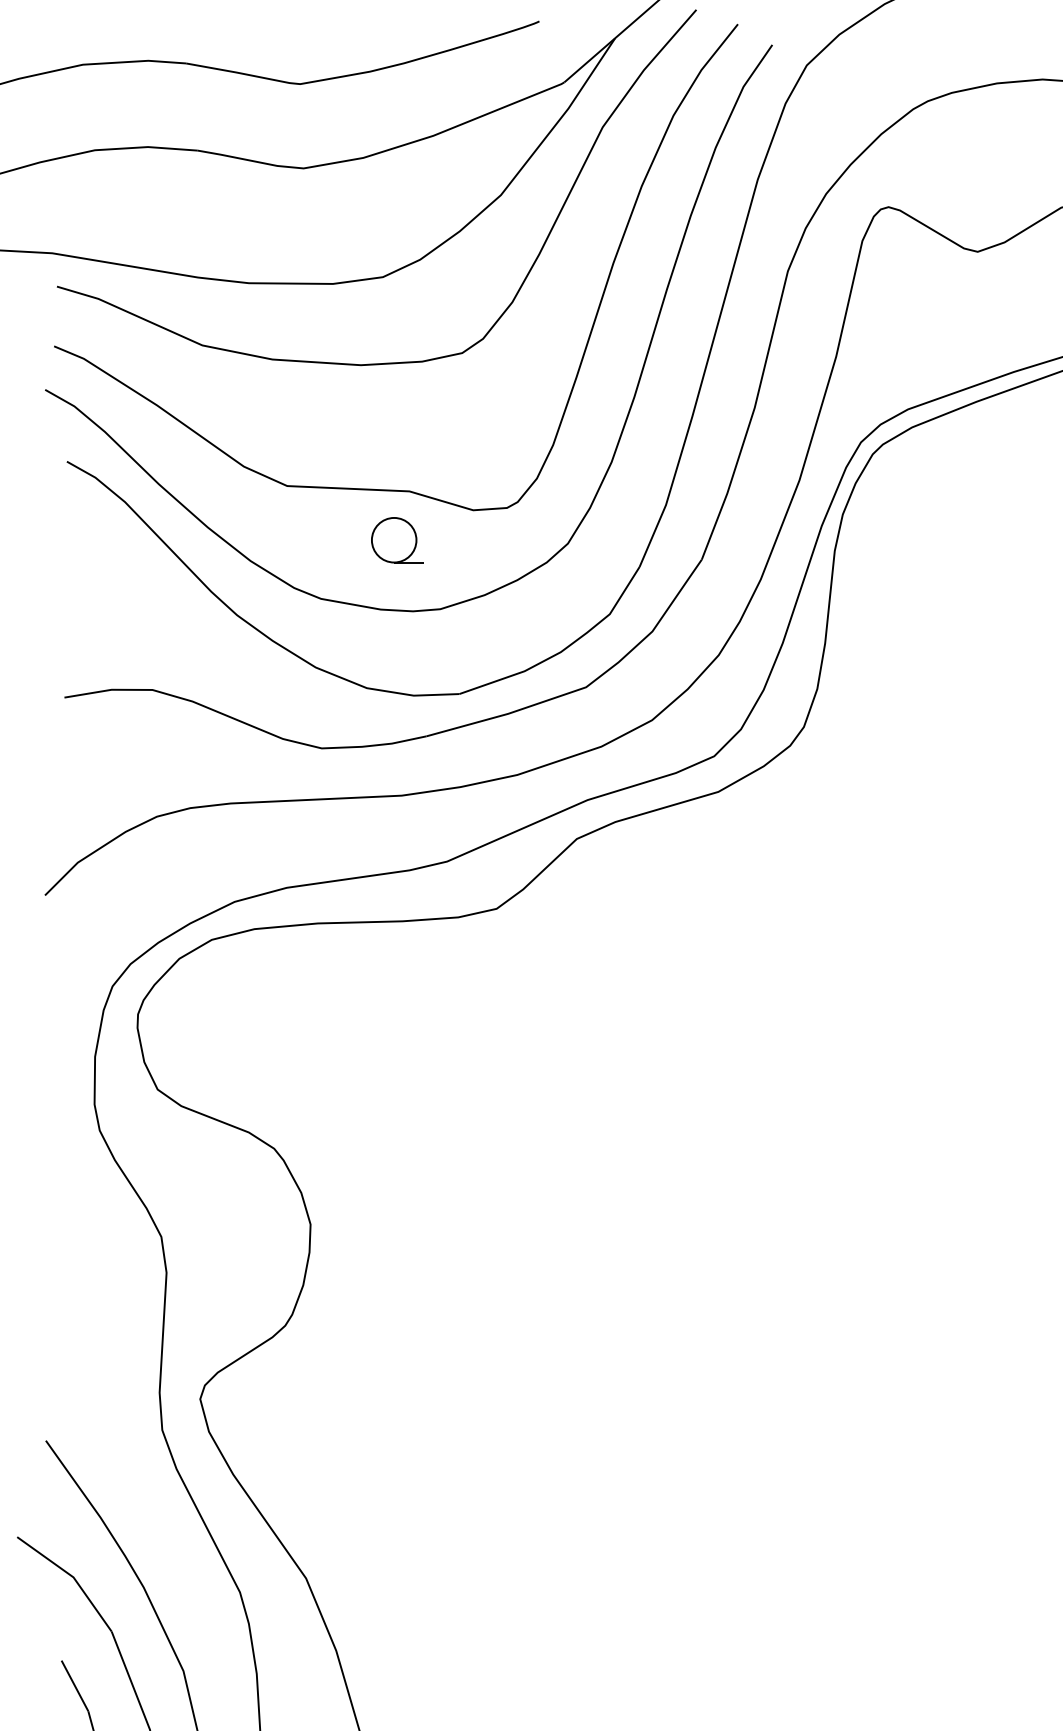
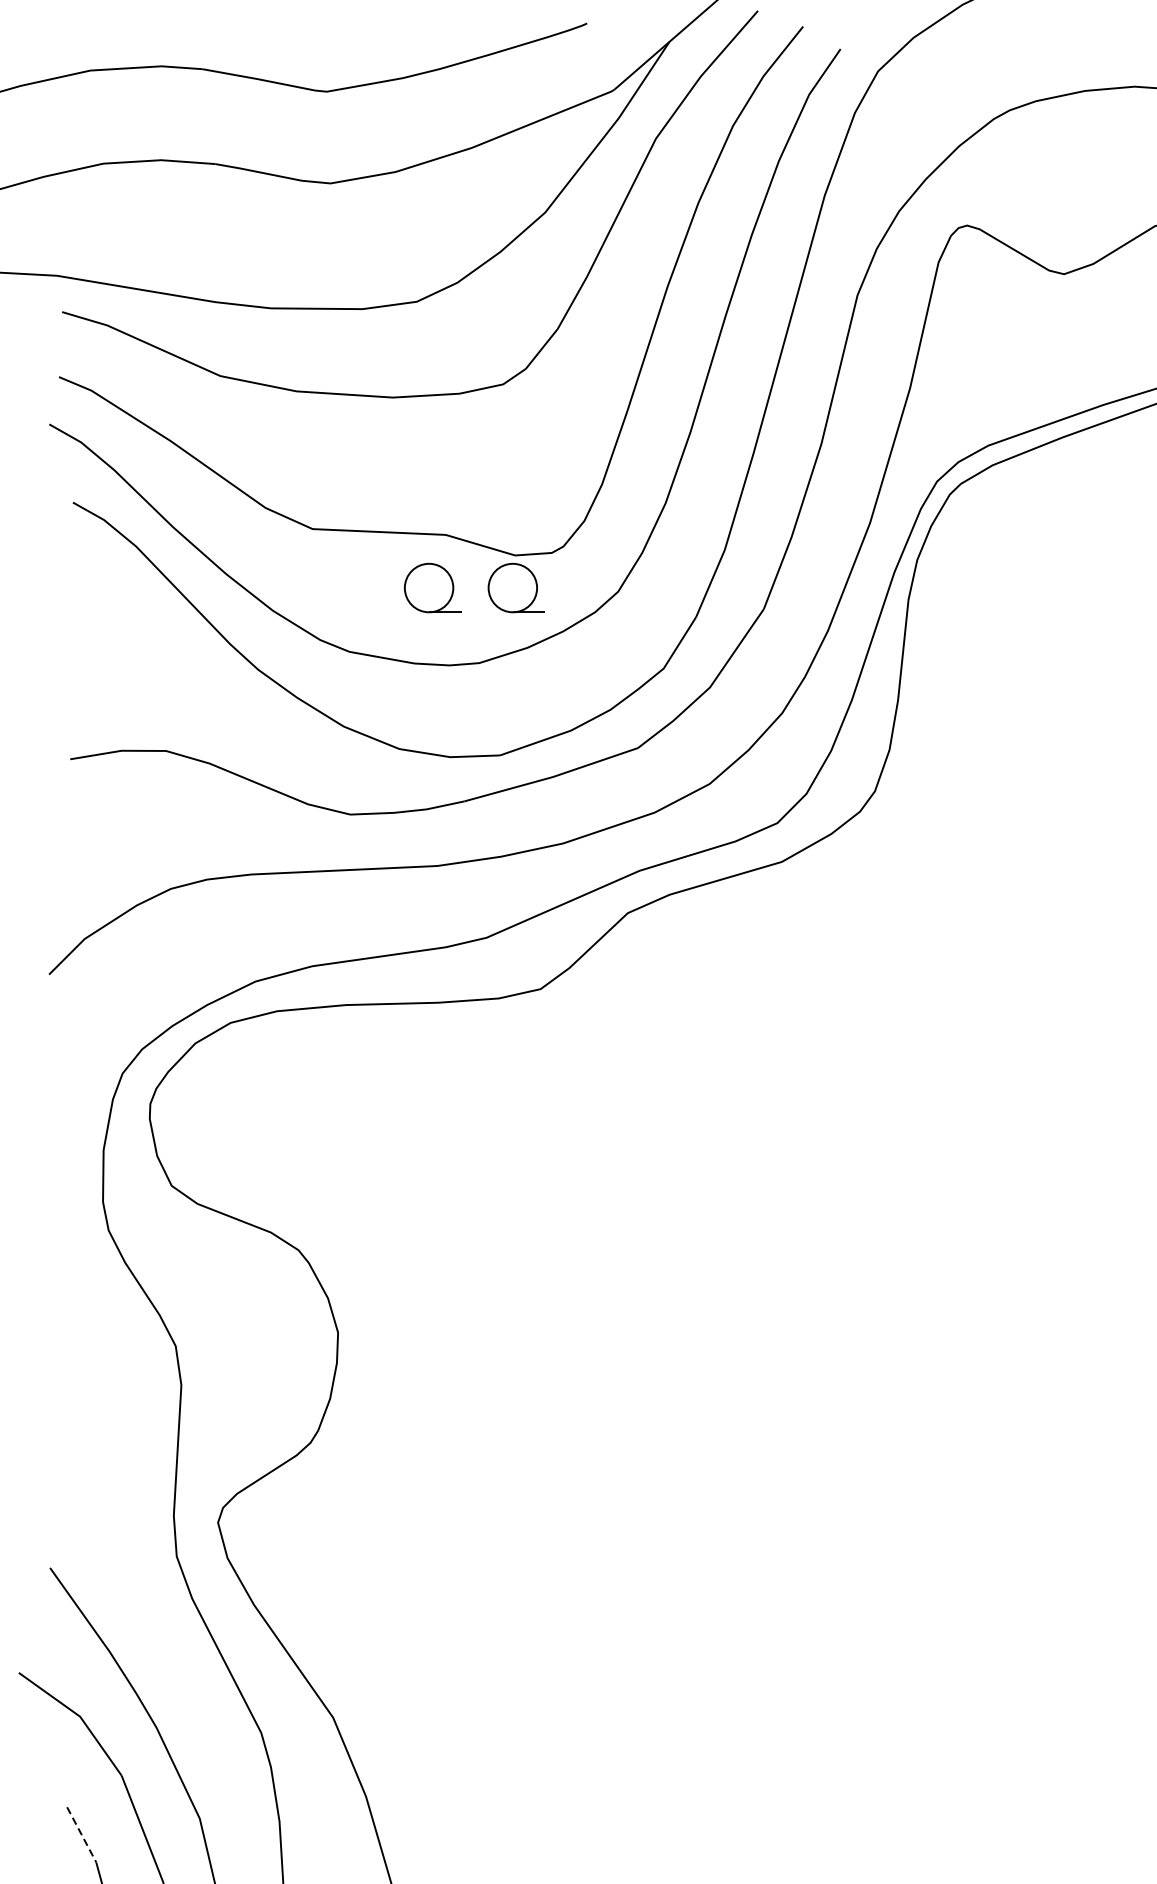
part: (474, 540) -> (516, 588), added
line: (74, 1685) -> (81, 1834), solid -> dashed

